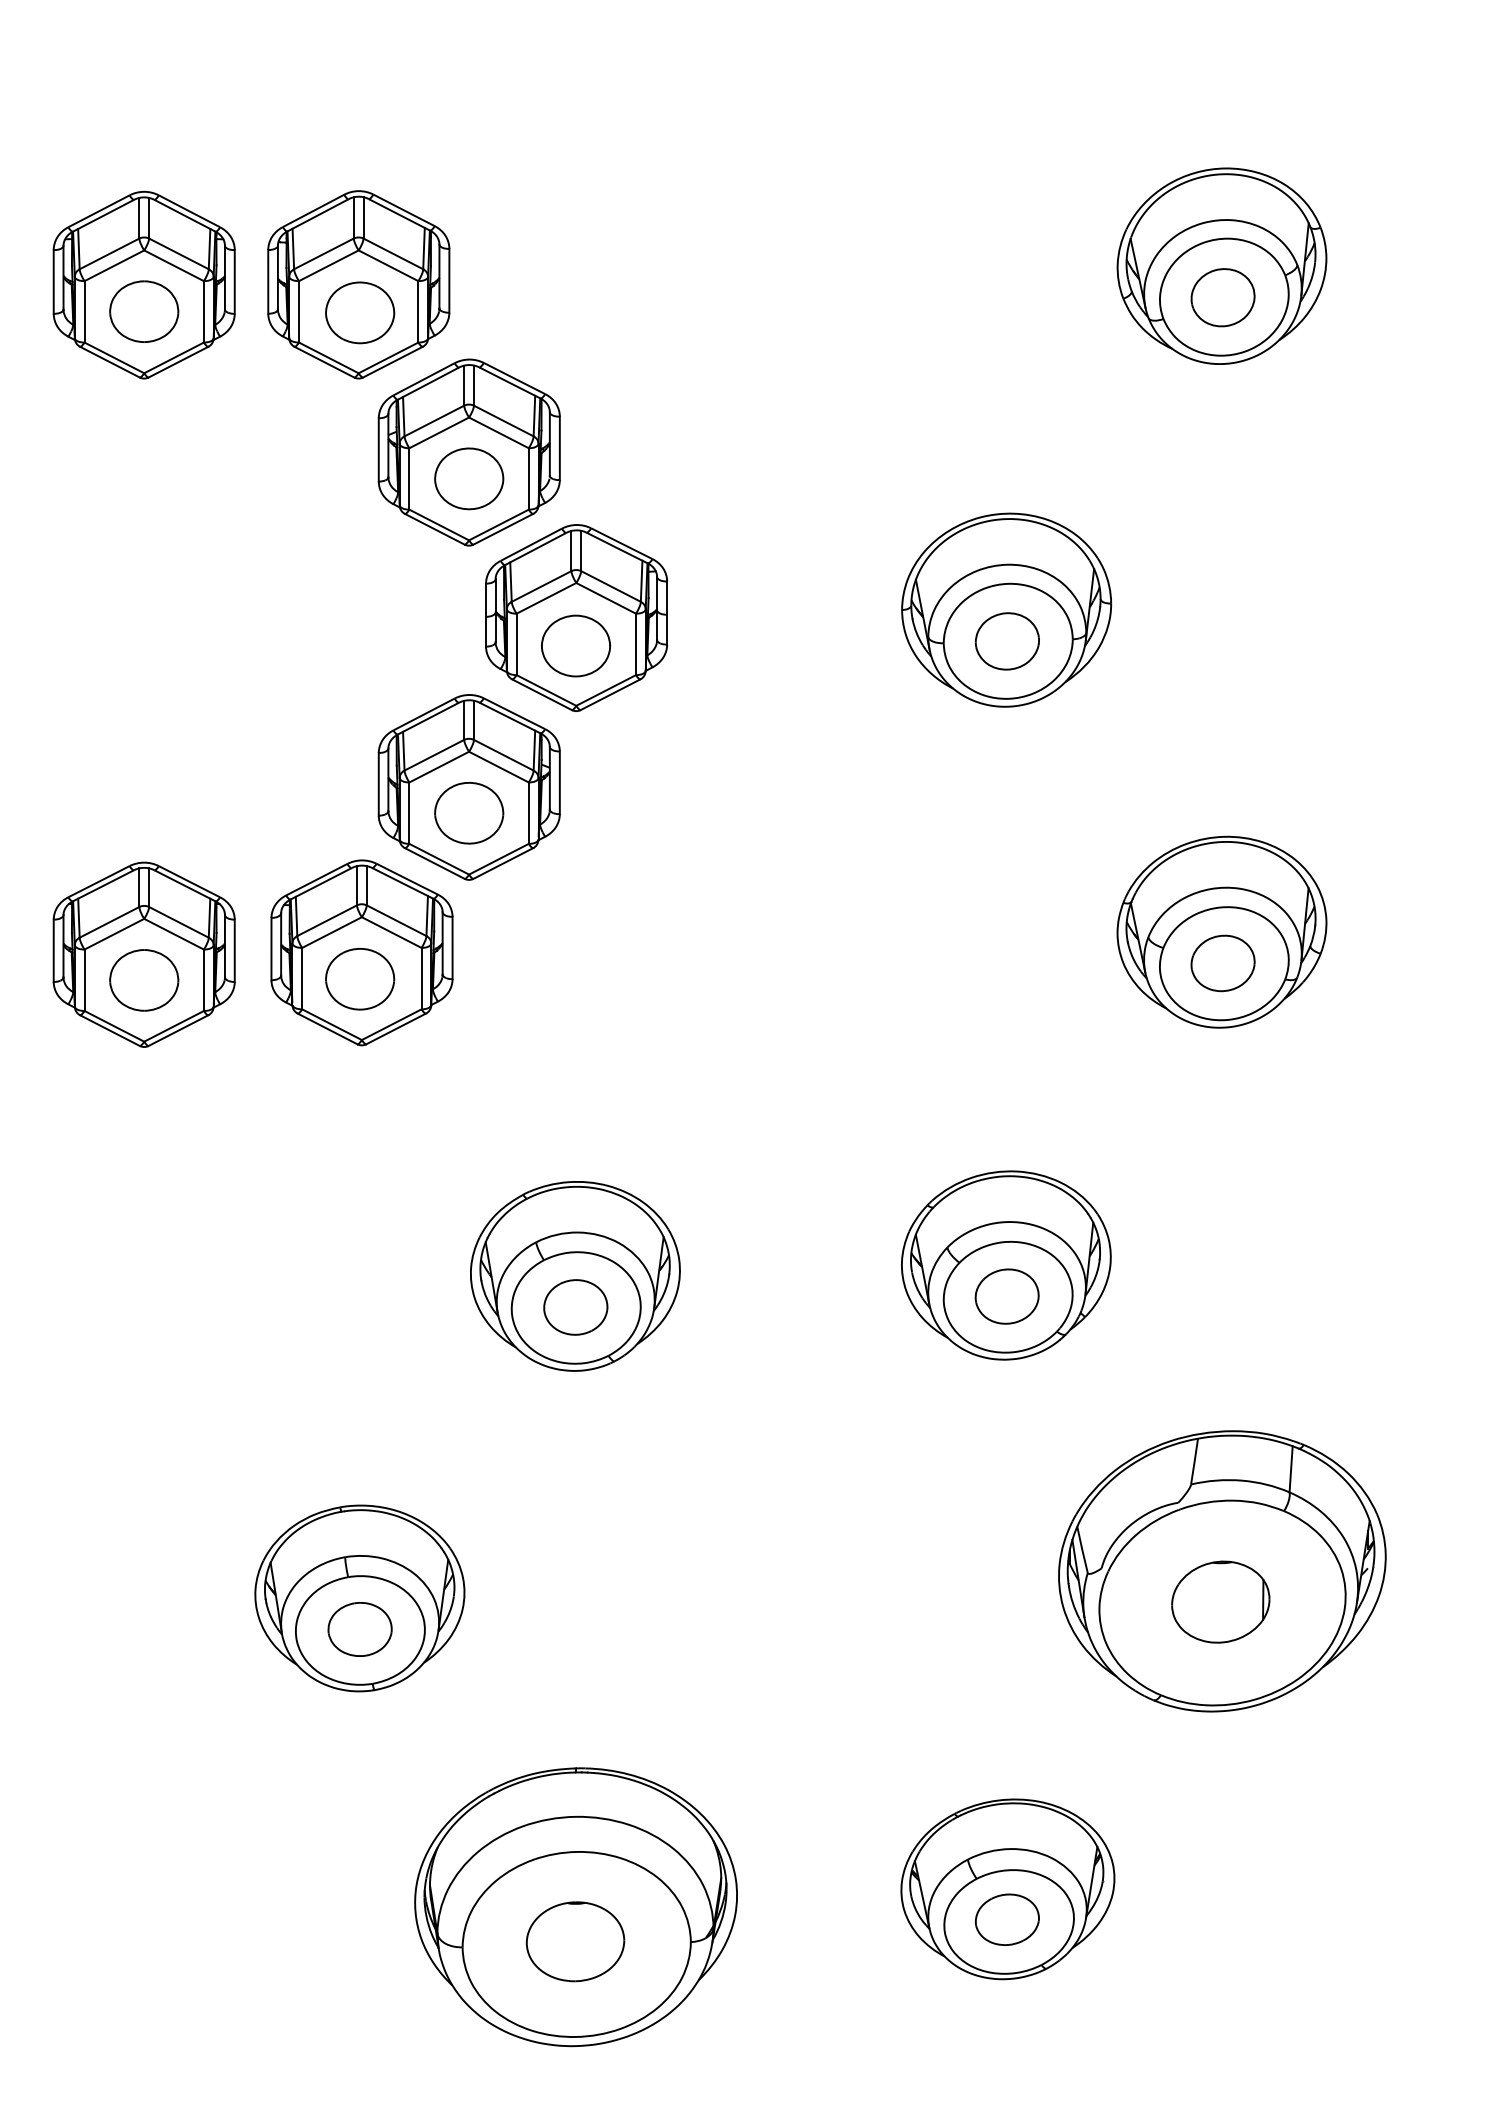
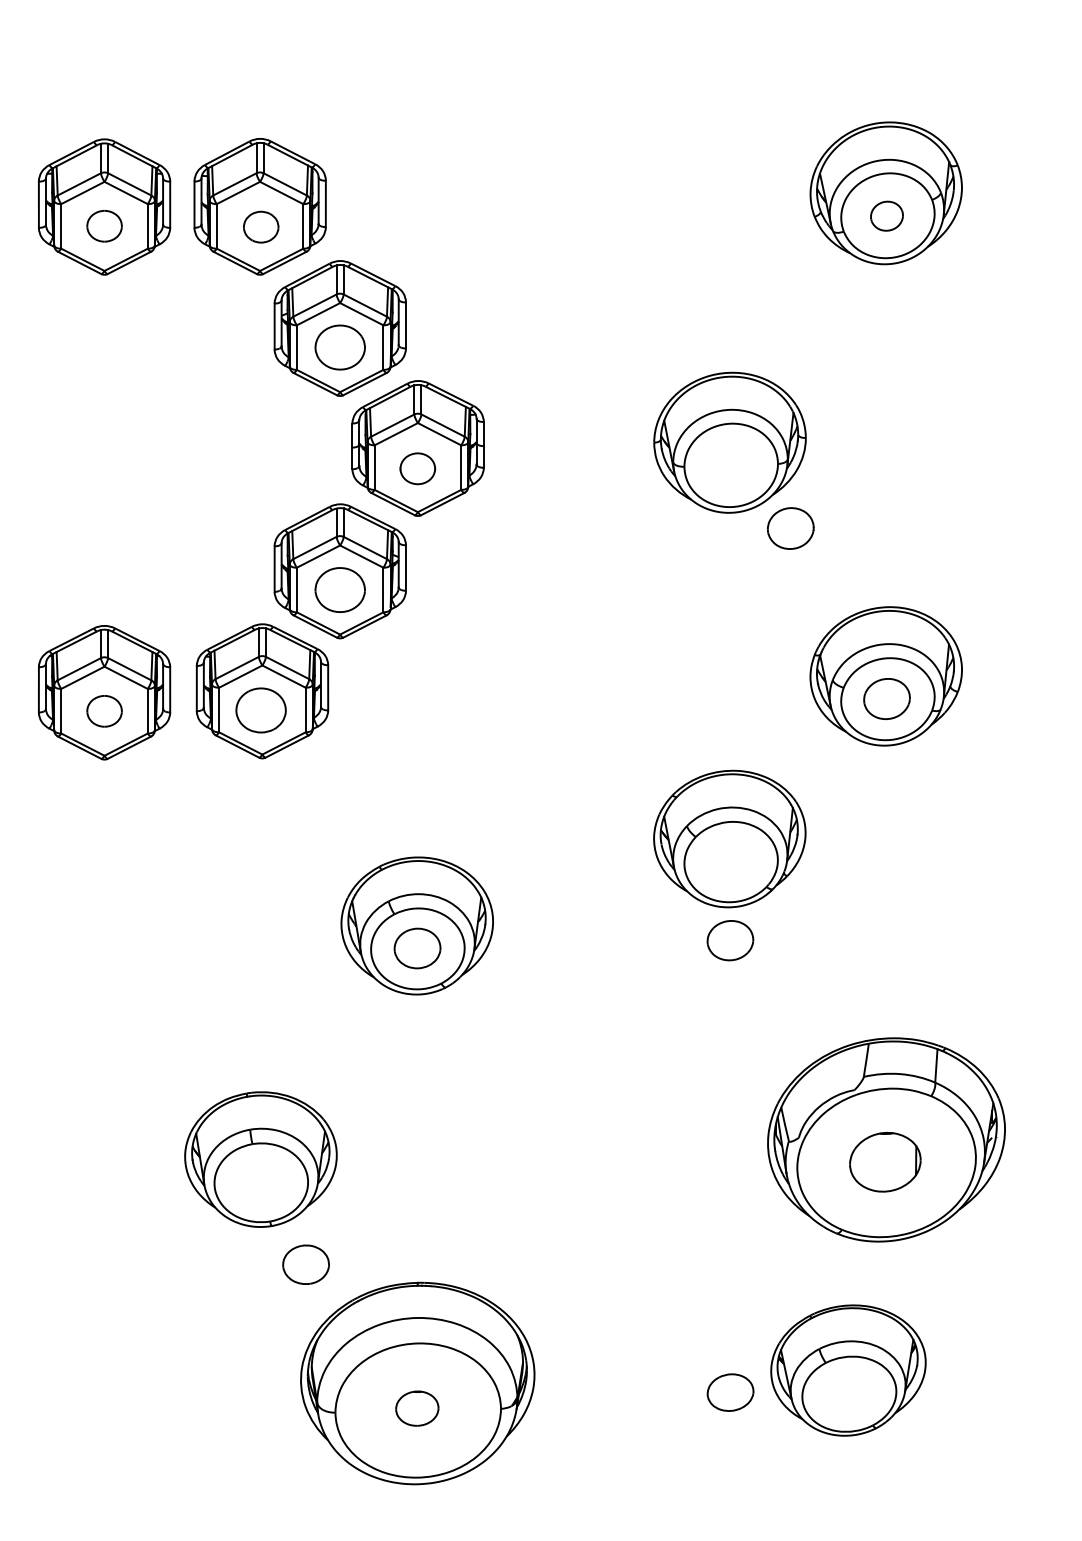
part: (1222, 297) -> (886, 216), size x0.7
part: (144, 311) -> (104, 226), size x0.7
part: (360, 312) -> (261, 226), size x0.7
part: (1006, 641) -> (790, 528), moved
part: (576, 645) -> (418, 468), size x0.7
part: (144, 980) -> (104, 711), size x0.7
part: (1006, 1265) -> (729, 839), moved
part: (359, 1629) -> (305, 1264), moved
part: (1007, 1889) -> (848, 1370), moved
part: (575, 1941) -> (417, 1408), size x0.6

